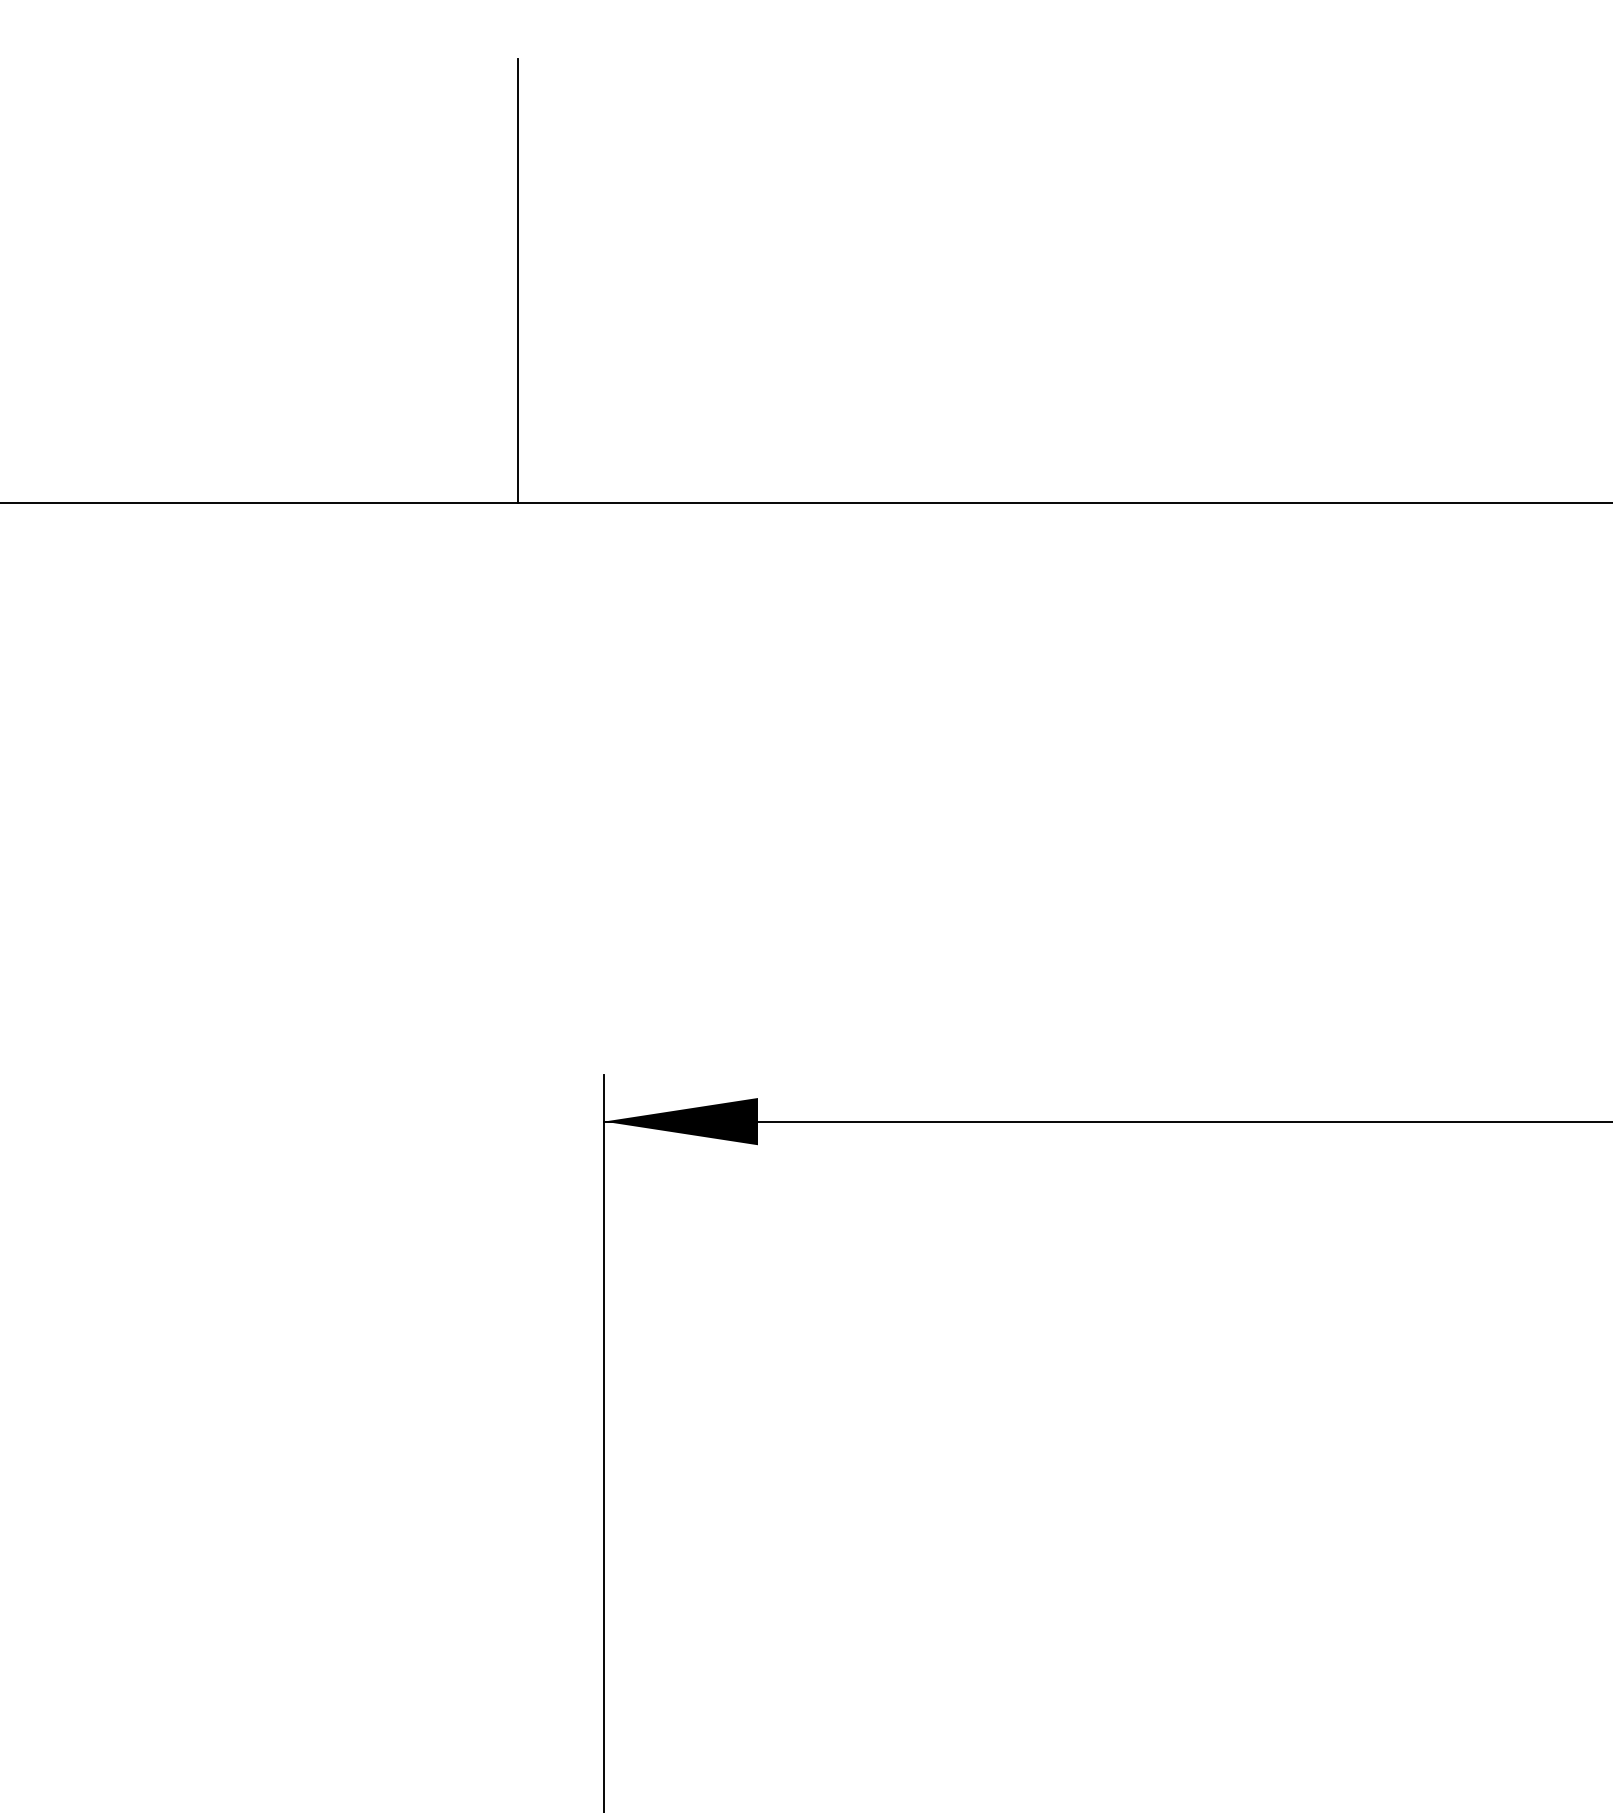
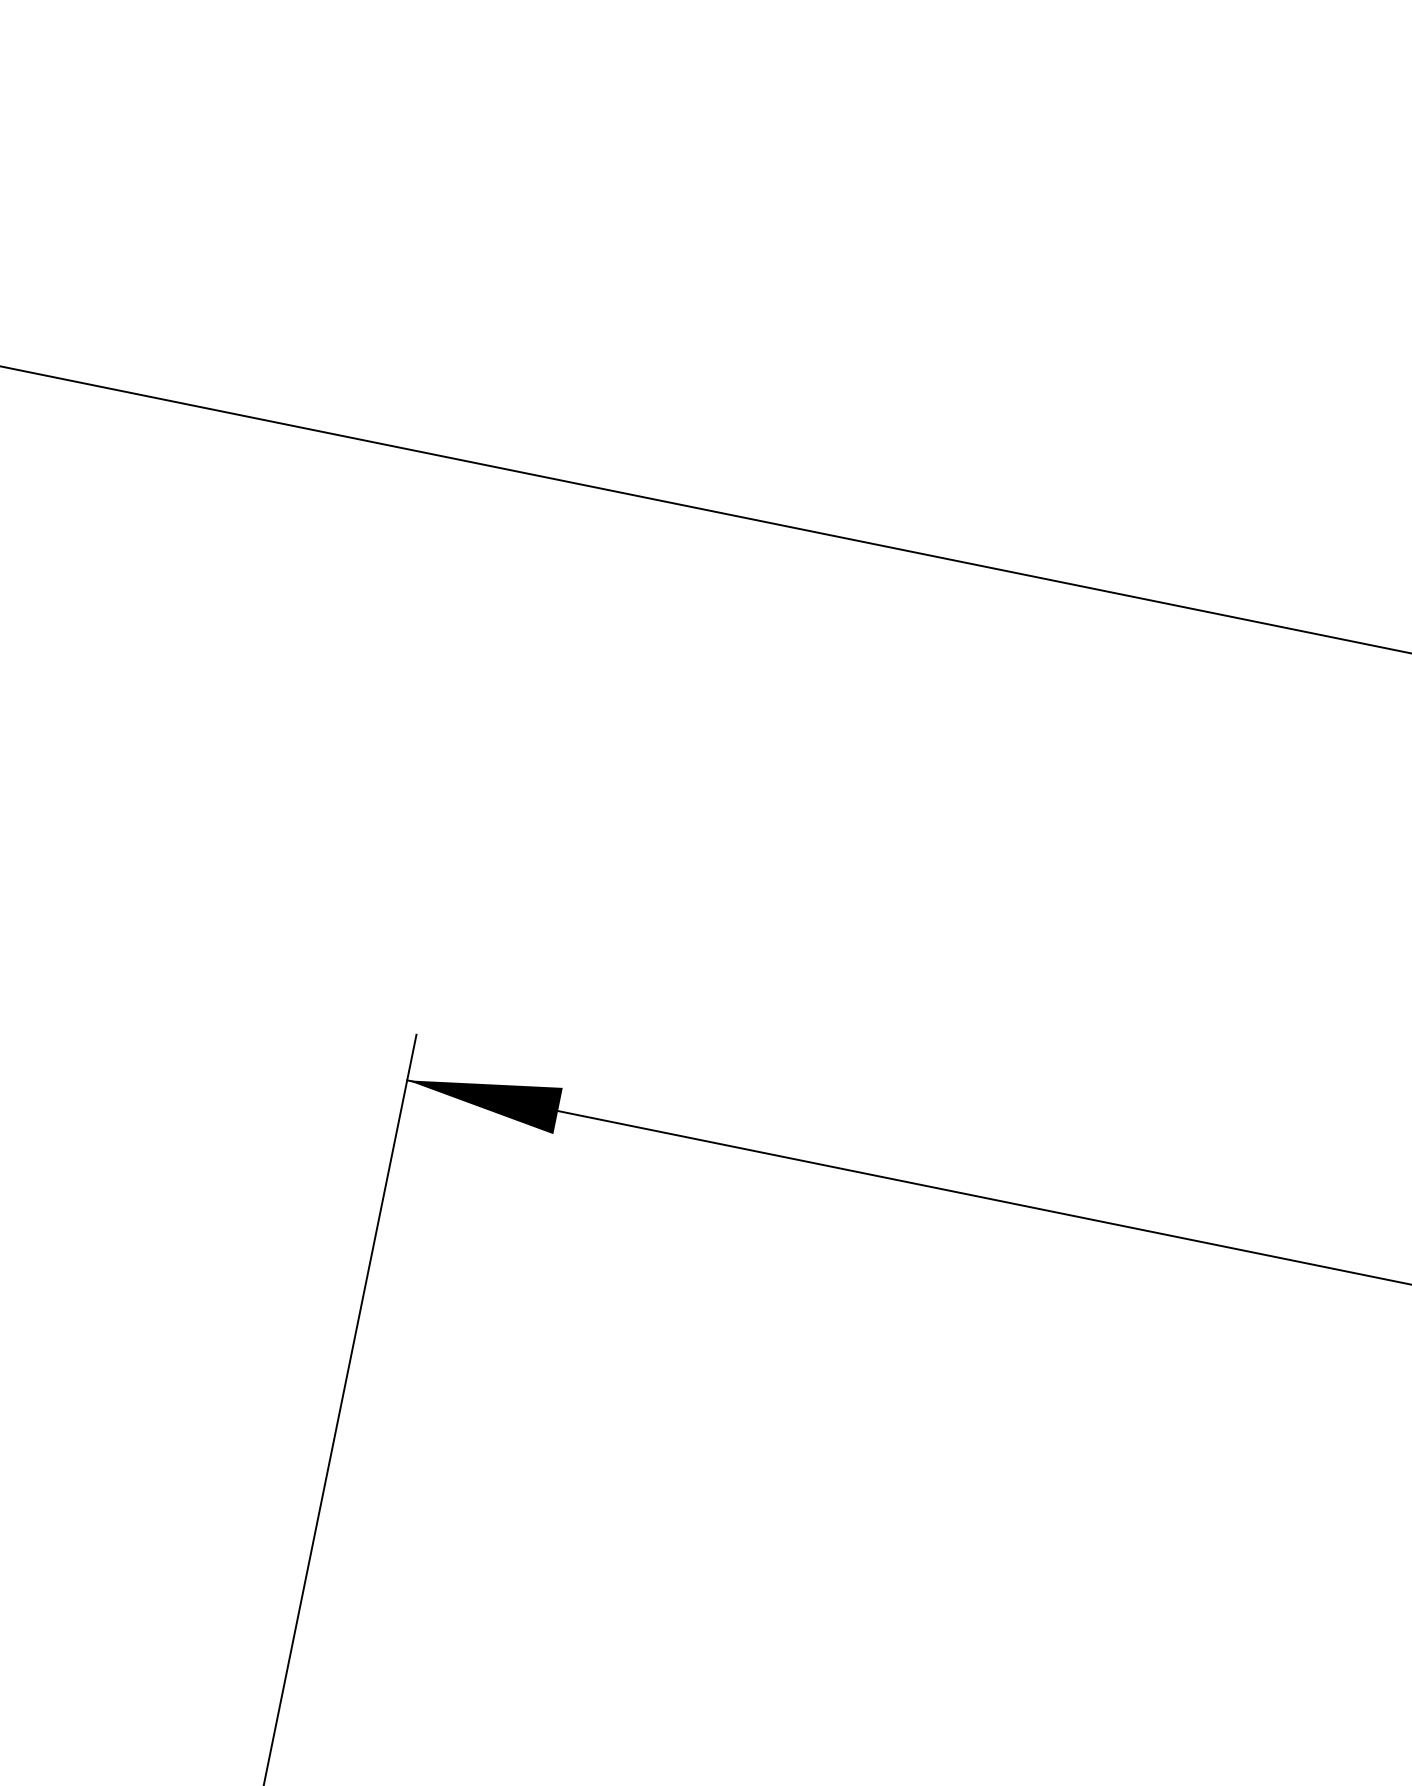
line: (517, 281) -> (489, 239), removed

